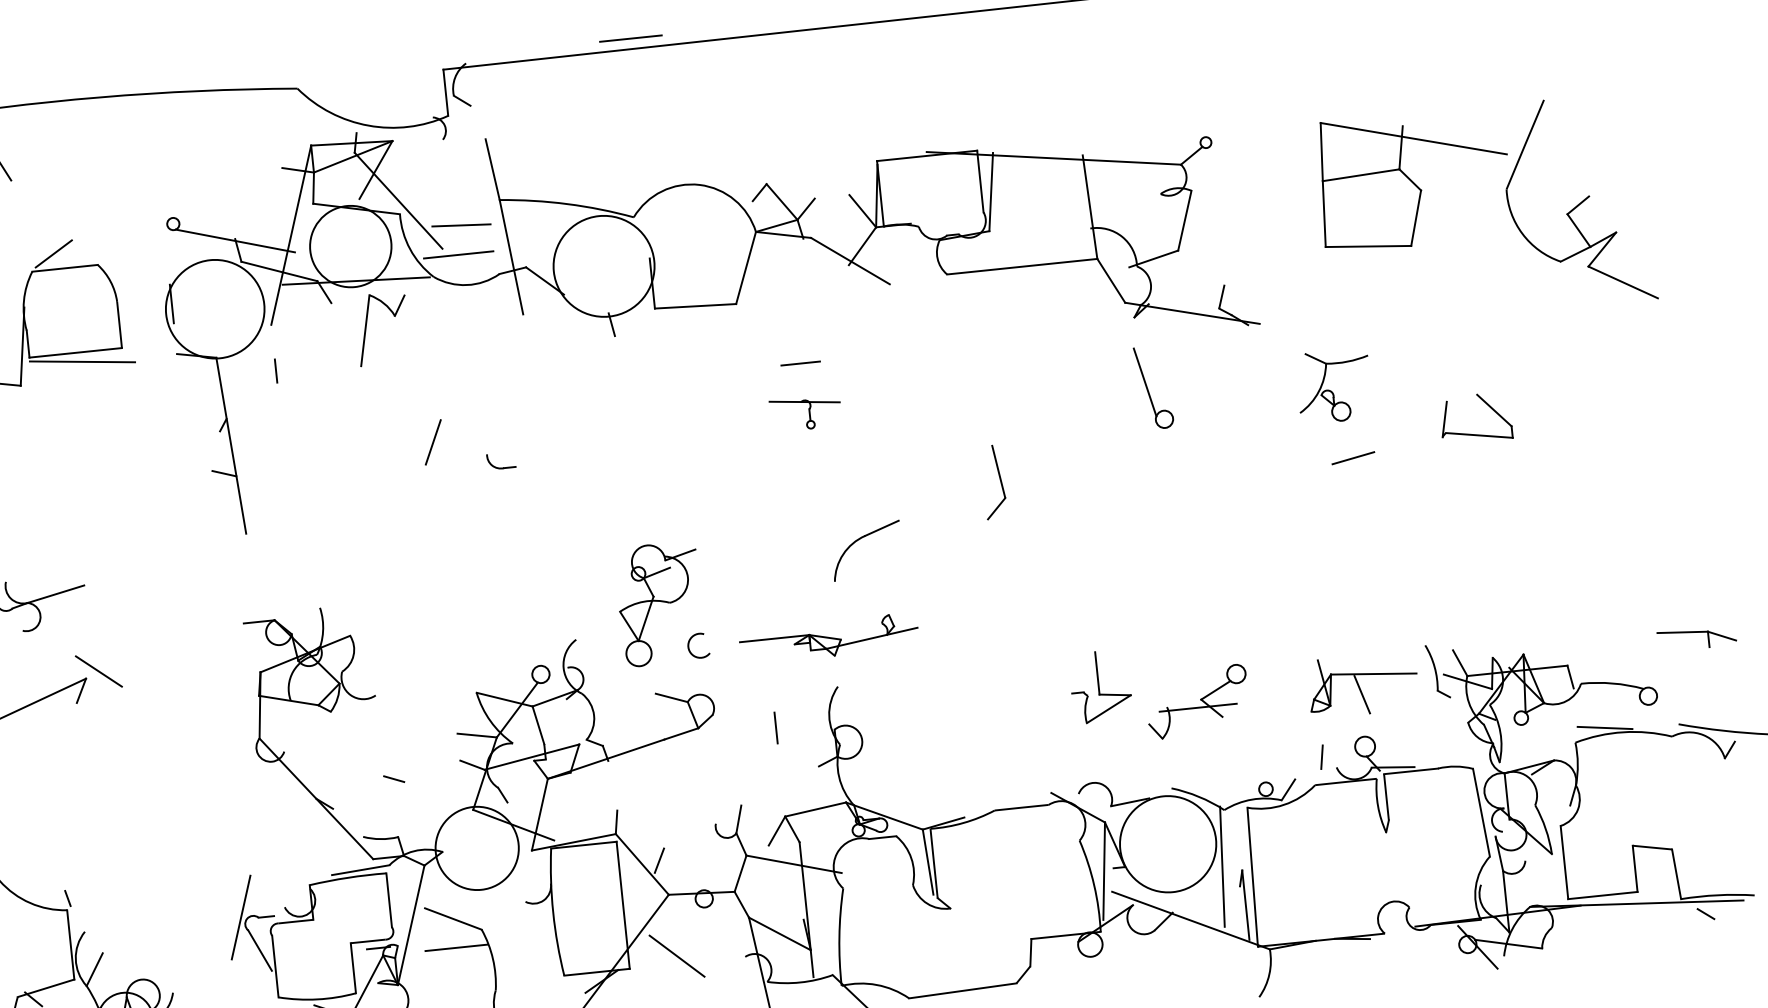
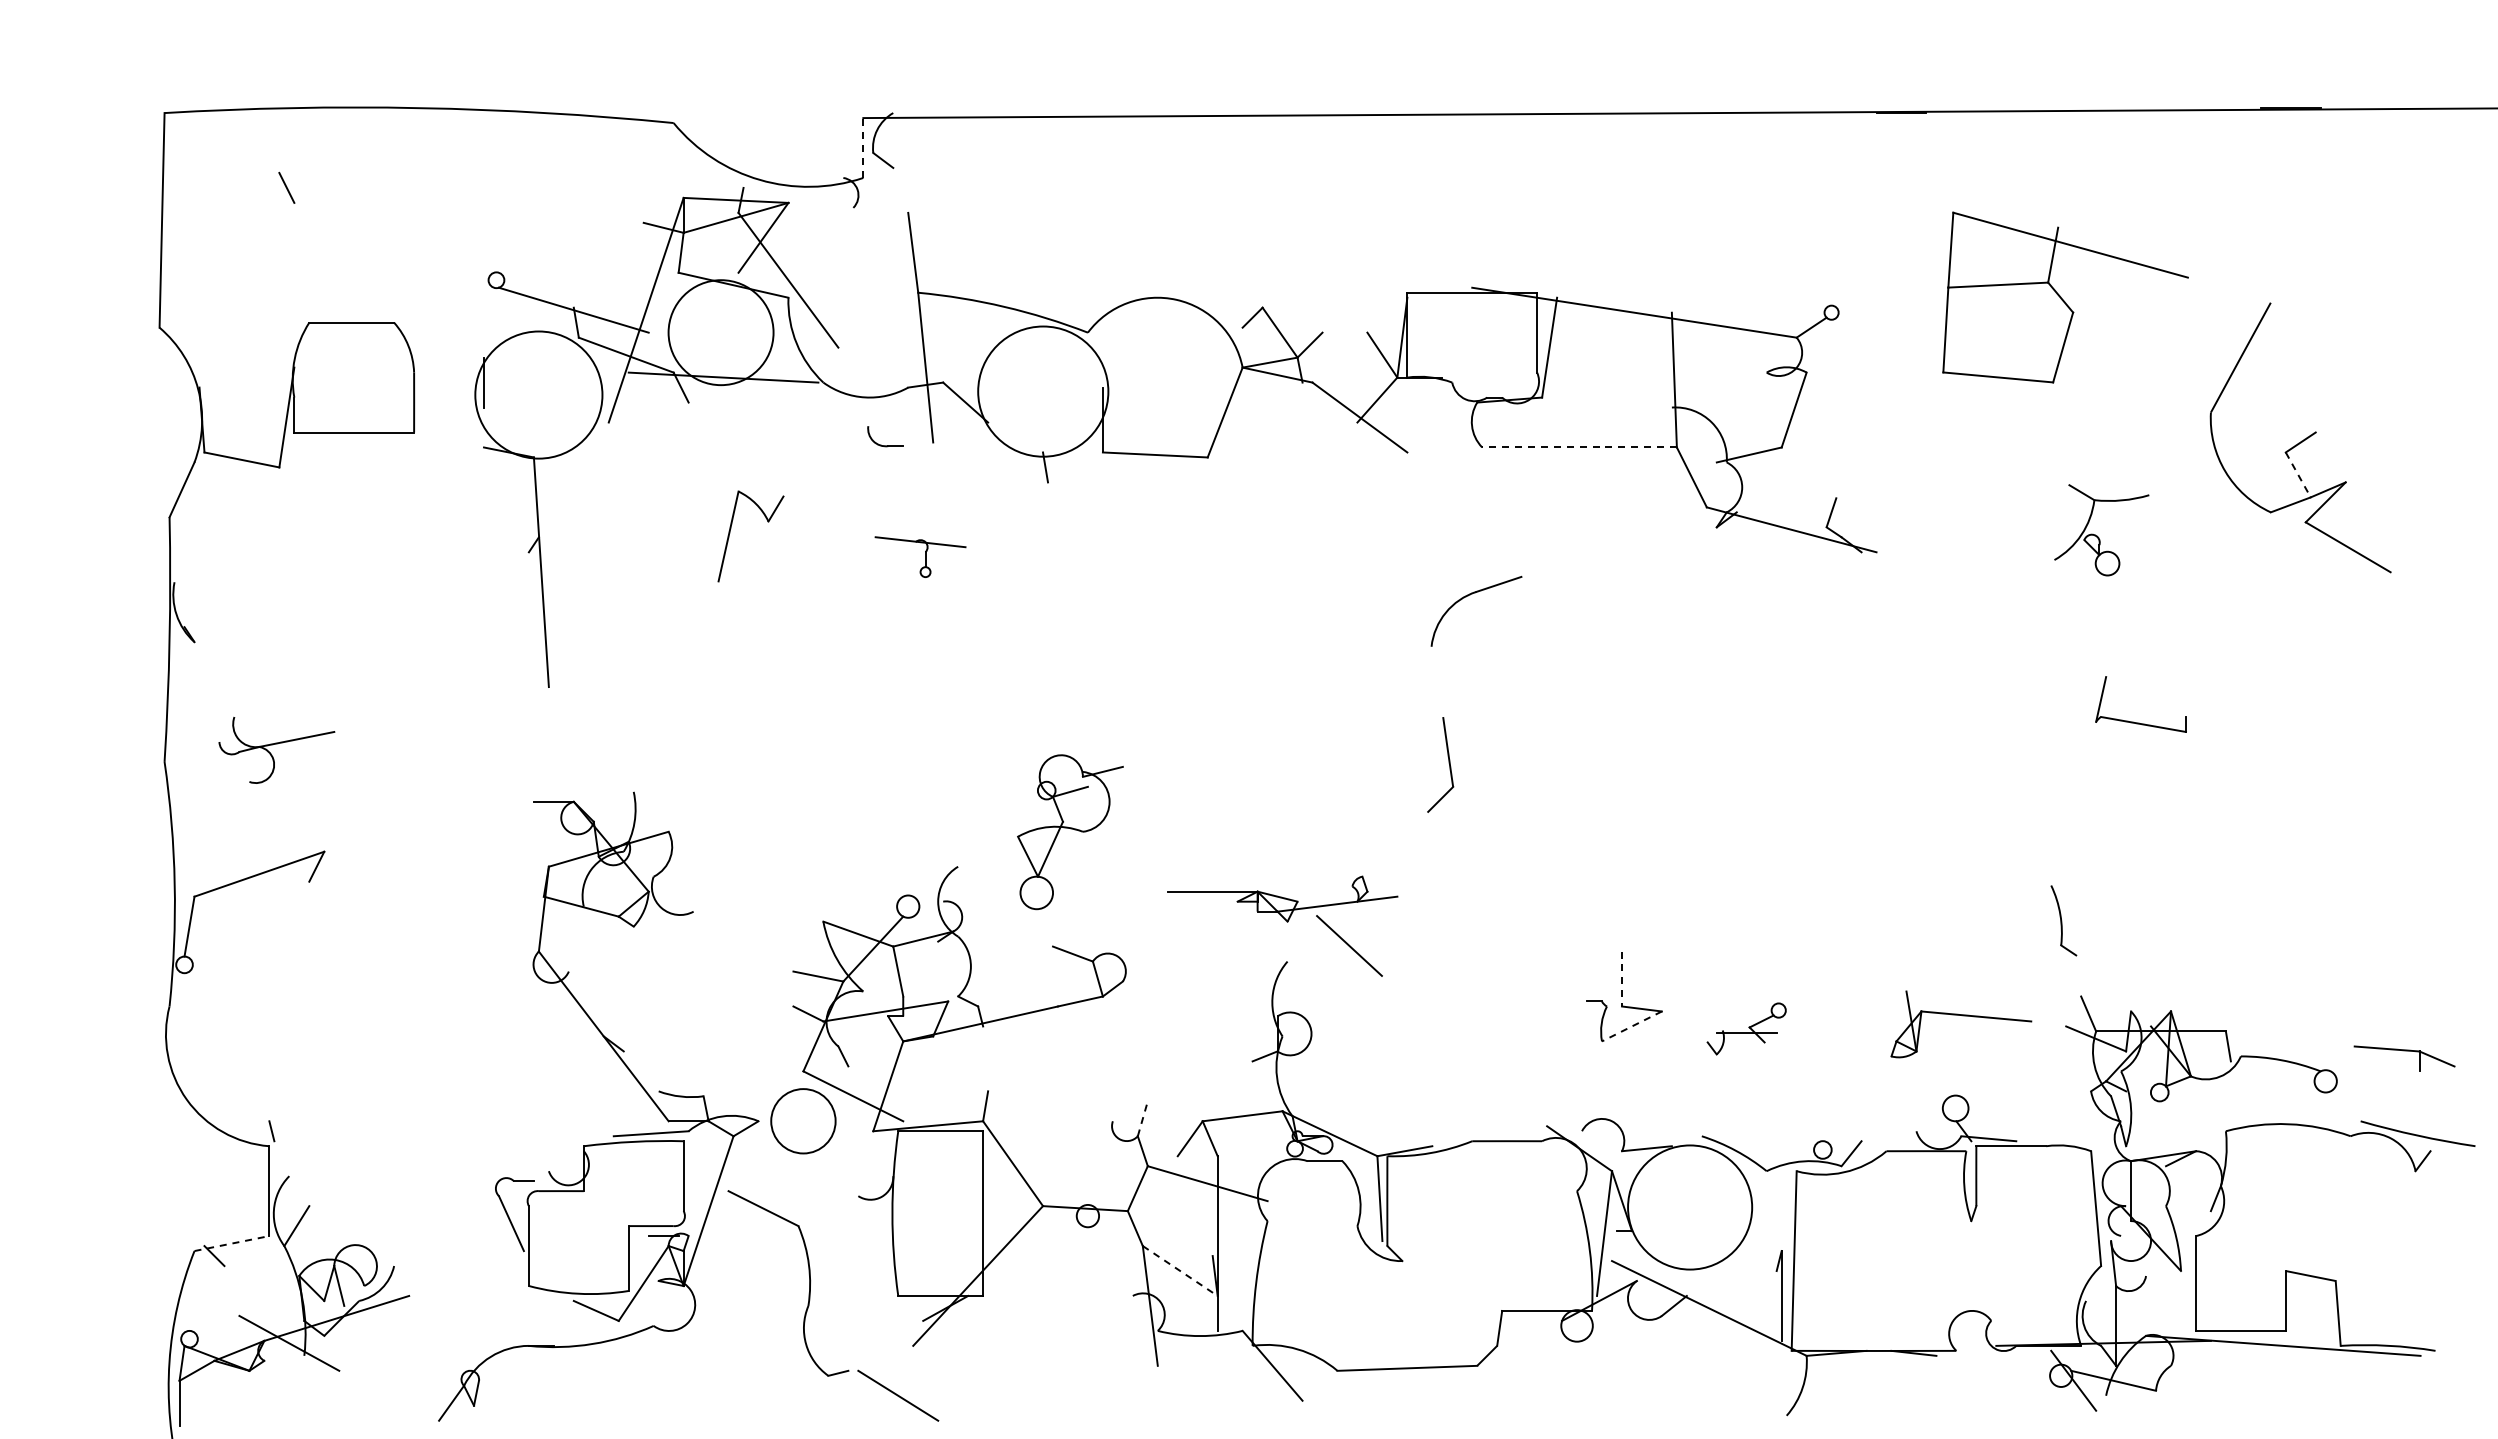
line: (630, 38) -> (1107, 103), removed
line: (445, 93) -> (863, 148), solid -> dashed
part: (1413, 179) -> (2065, 297), moved
line: (461, 224) -> (865, 319), removed
line: (1579, 230) -> (2298, 474), solid -> dashed
line: (54, 253) -> (339, 302), removed
line: (458, 254) -> (858, 357), removed
line: (1022, 266) -> (1579, 447), solid -> dashed
part: (366, 328) -> (730, 533), moved
line: (82, 361) -> (361, 444), removed
line: (800, 363) -> (1282, 542), removed
line: (275, 371) -> (608, 482), removed
part: (1148, 390) -> (1725, 623), removed
part: (1331, 390) -> (2097, 535), moved
line: (1494, 410) -> (2165, 694), removed
part: (805, 413) -> (920, 556), moved
line: (432, 442) -> (800, 594), removed
line: (1353, 457) -> (1978, 736), removed
part: (498, 467) -> (881, 444), moved
line: (224, 473) -> (528, 607), removed
part: (999, 480) -> (1448, 763), moved
part: (859, 540) -> (1468, 596), moved
part: (1696, 632) -> (2404, 1051), moved
arc: (689, 644) -> (1102, 888), removed
line: (98, 670) -> (341, 843), removed
part: (1437, 671) -> (2063, 920), moved
line: (1097, 673) -> (1621, 979), solid -> dashed
line: (1361, 694) -> (1958, 1041), removed
part: (1197, 701) -> (1746, 1028), size x0.6
line: (1108, 709) -> (1631, 1026), solid -> dashed
line: (775, 728) -> (1202, 1006), removed
line: (1604, 728) -> (2265, 1116), removed
line: (1321, 757) -> (1898, 1116), removed
line: (393, 779) -> (705, 1021), removed
line: (738, 819) -> (1142, 1118), solid -> dashed
circle: (477, 847) -> (803, 1120), size x0.6
line: (659, 860) -> (1035, 1161), removed
line: (1222, 866) -> (1756, 1243), removed
line: (1705, 913) -> (2370, 1367), removed
line: (241, 917) -> (491, 1178), removed
line: (780, 934) -> (1180, 1271), solid -> dashed
line: (456, 948) -> (763, 1246), removed
line: (677, 955) -> (1349, 945), moved
line: (46, 988) -> (232, 1243), solid -> dashed

